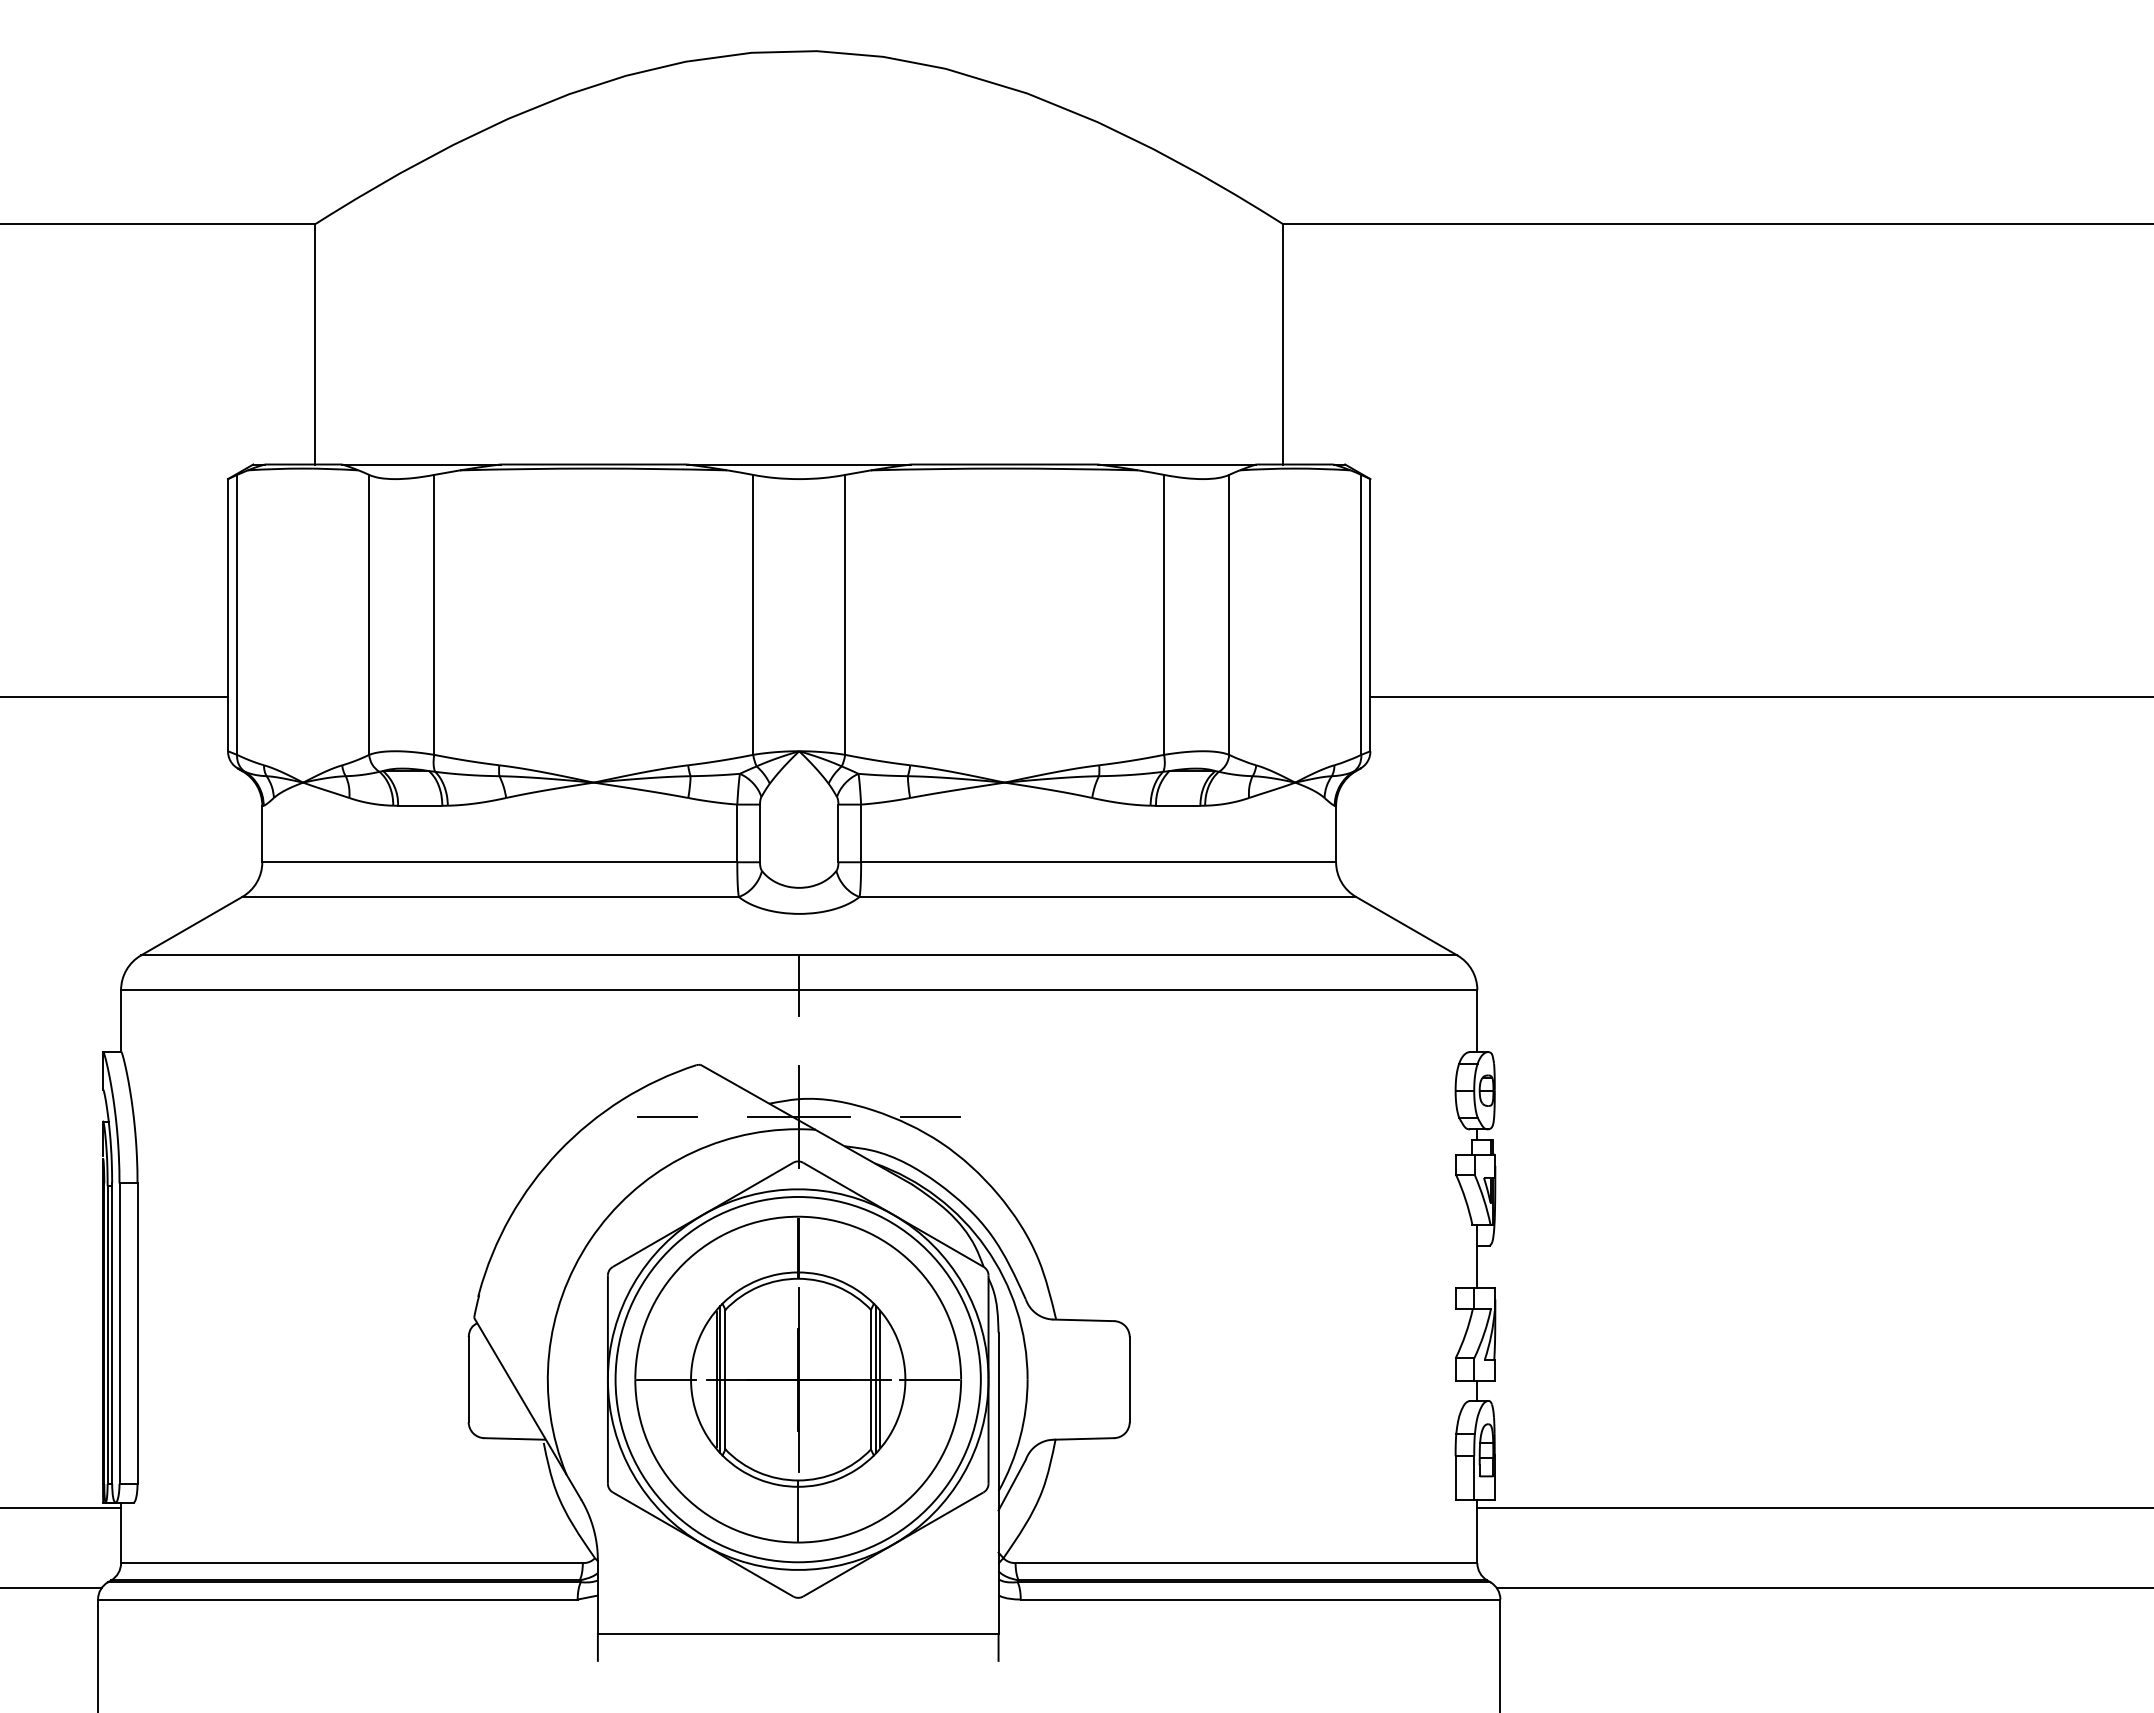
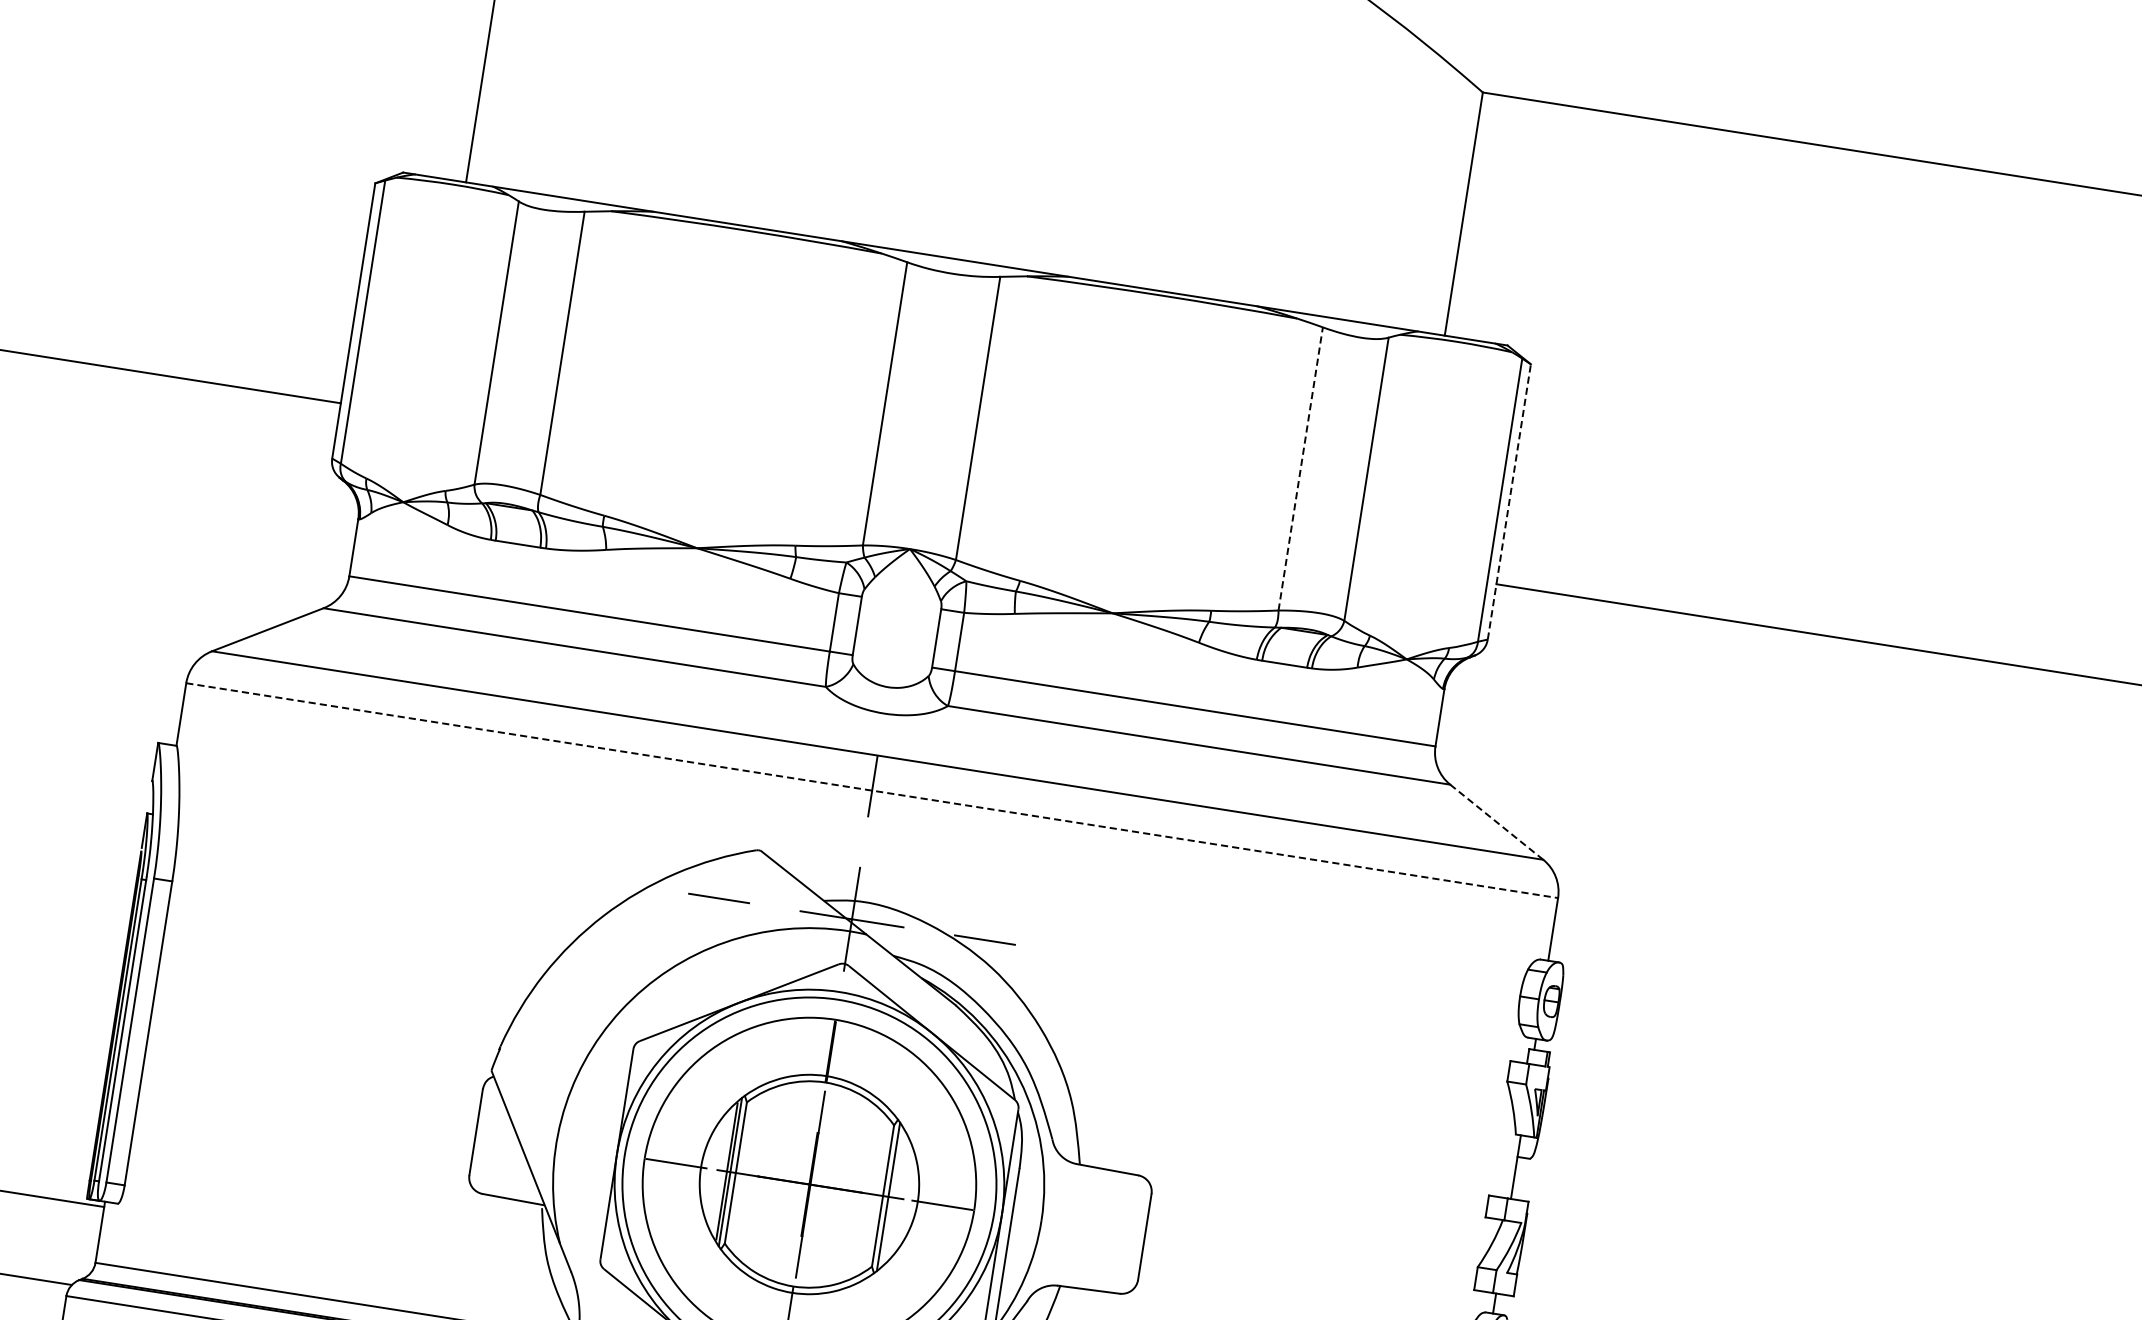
line: (1164, 614) -> (1301, 468), solid -> dashed
line: (1370, 614) -> (1509, 501), solid -> dashed
line: (1406, 925) -> (1496, 821), solid -> dashed
line: (799, 990) -> (872, 791), solid -> dashed
line: (879, 1379) -> (891, 1197), removed

